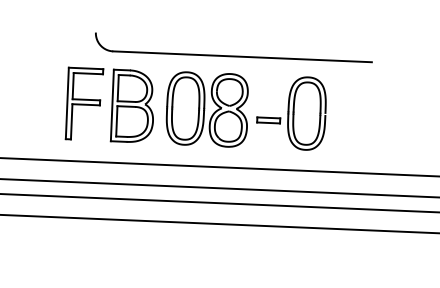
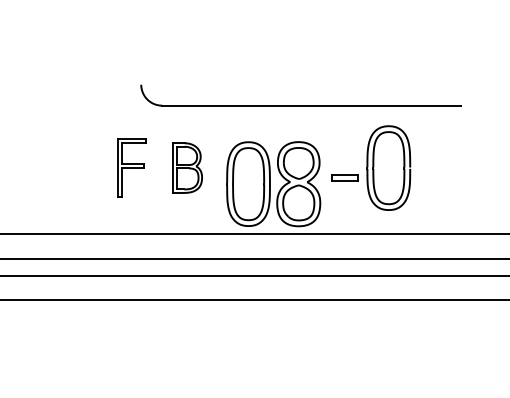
part: (84, 103) -> (131, 167), size x0.7
part: (132, 105) -> (187, 167), size x0.6
part: (207, 109) -> (273, 184), moved

